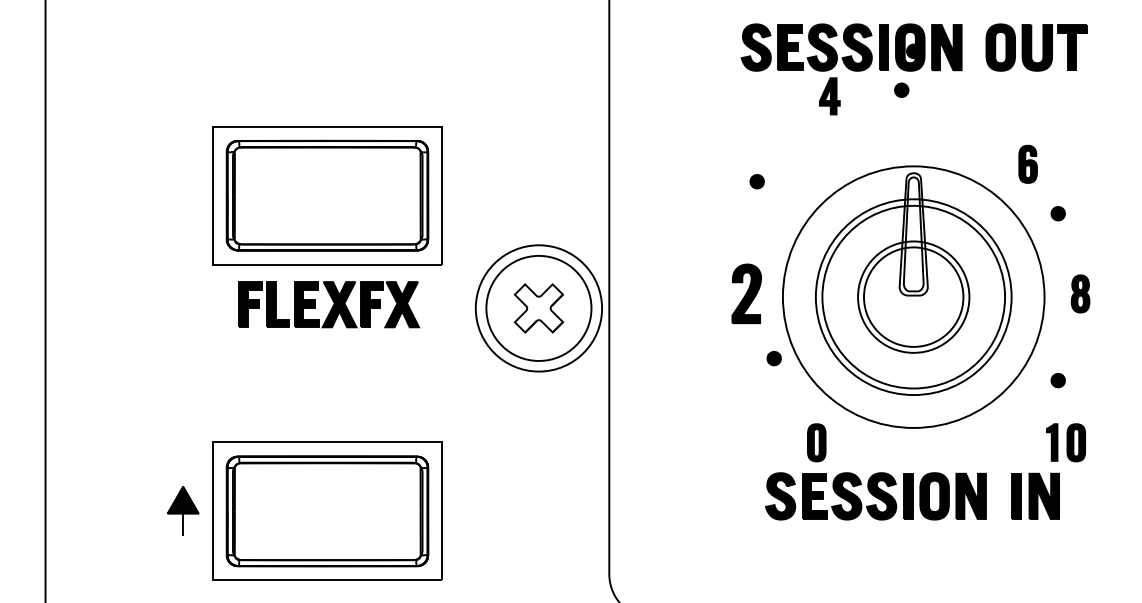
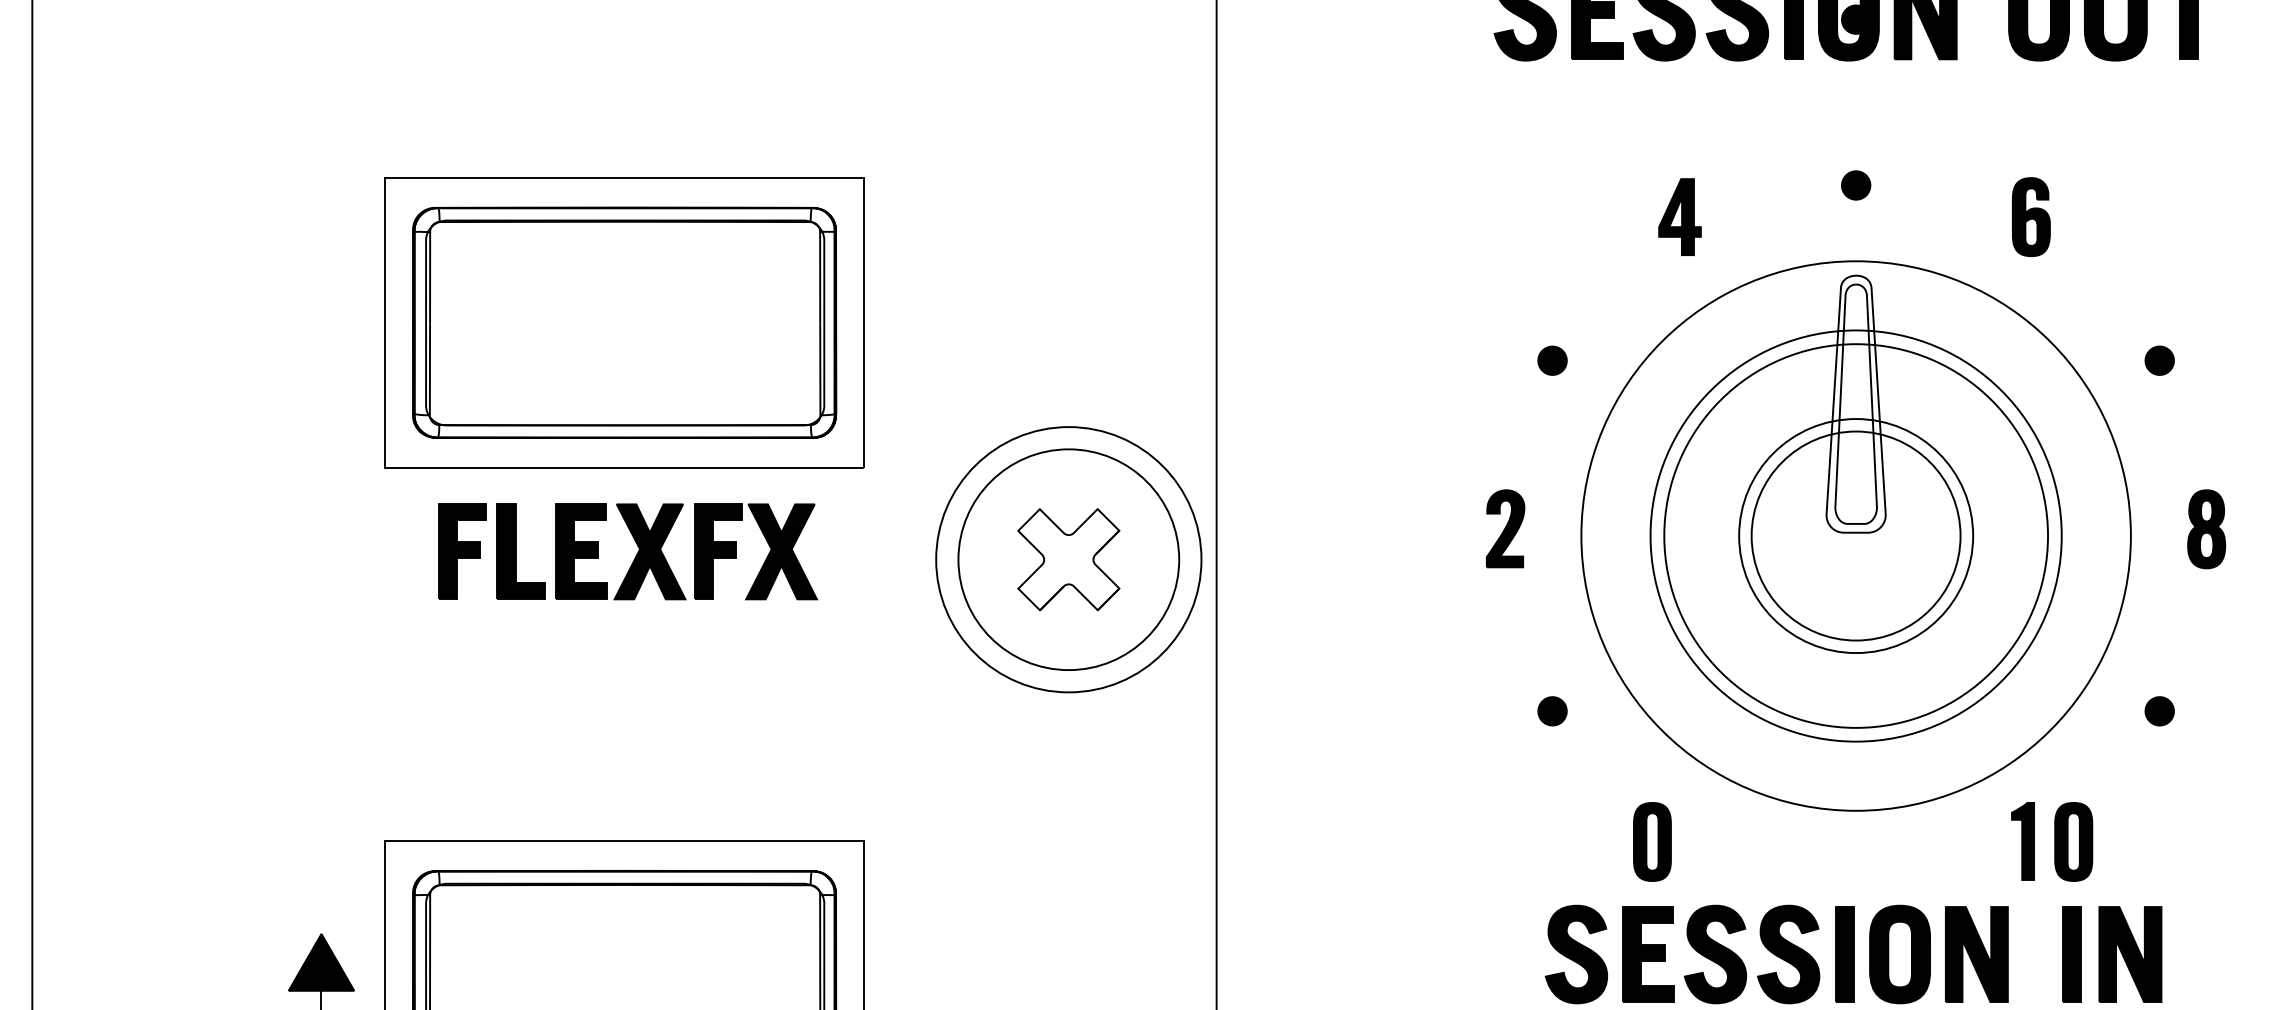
part: (901, 89) -> (1855, 183), moved
part: (829, 96) -> (1679, 217), moved
part: (1027, 163) -> (2030, 215), moved
part: (756, 181) -> (1551, 360), moved
part: (746, 293) -> (1504, 528), size x0.62
part: (773, 358) -> (1551, 711), moved
part: (1065, 442) -> (2051, 841), moved

